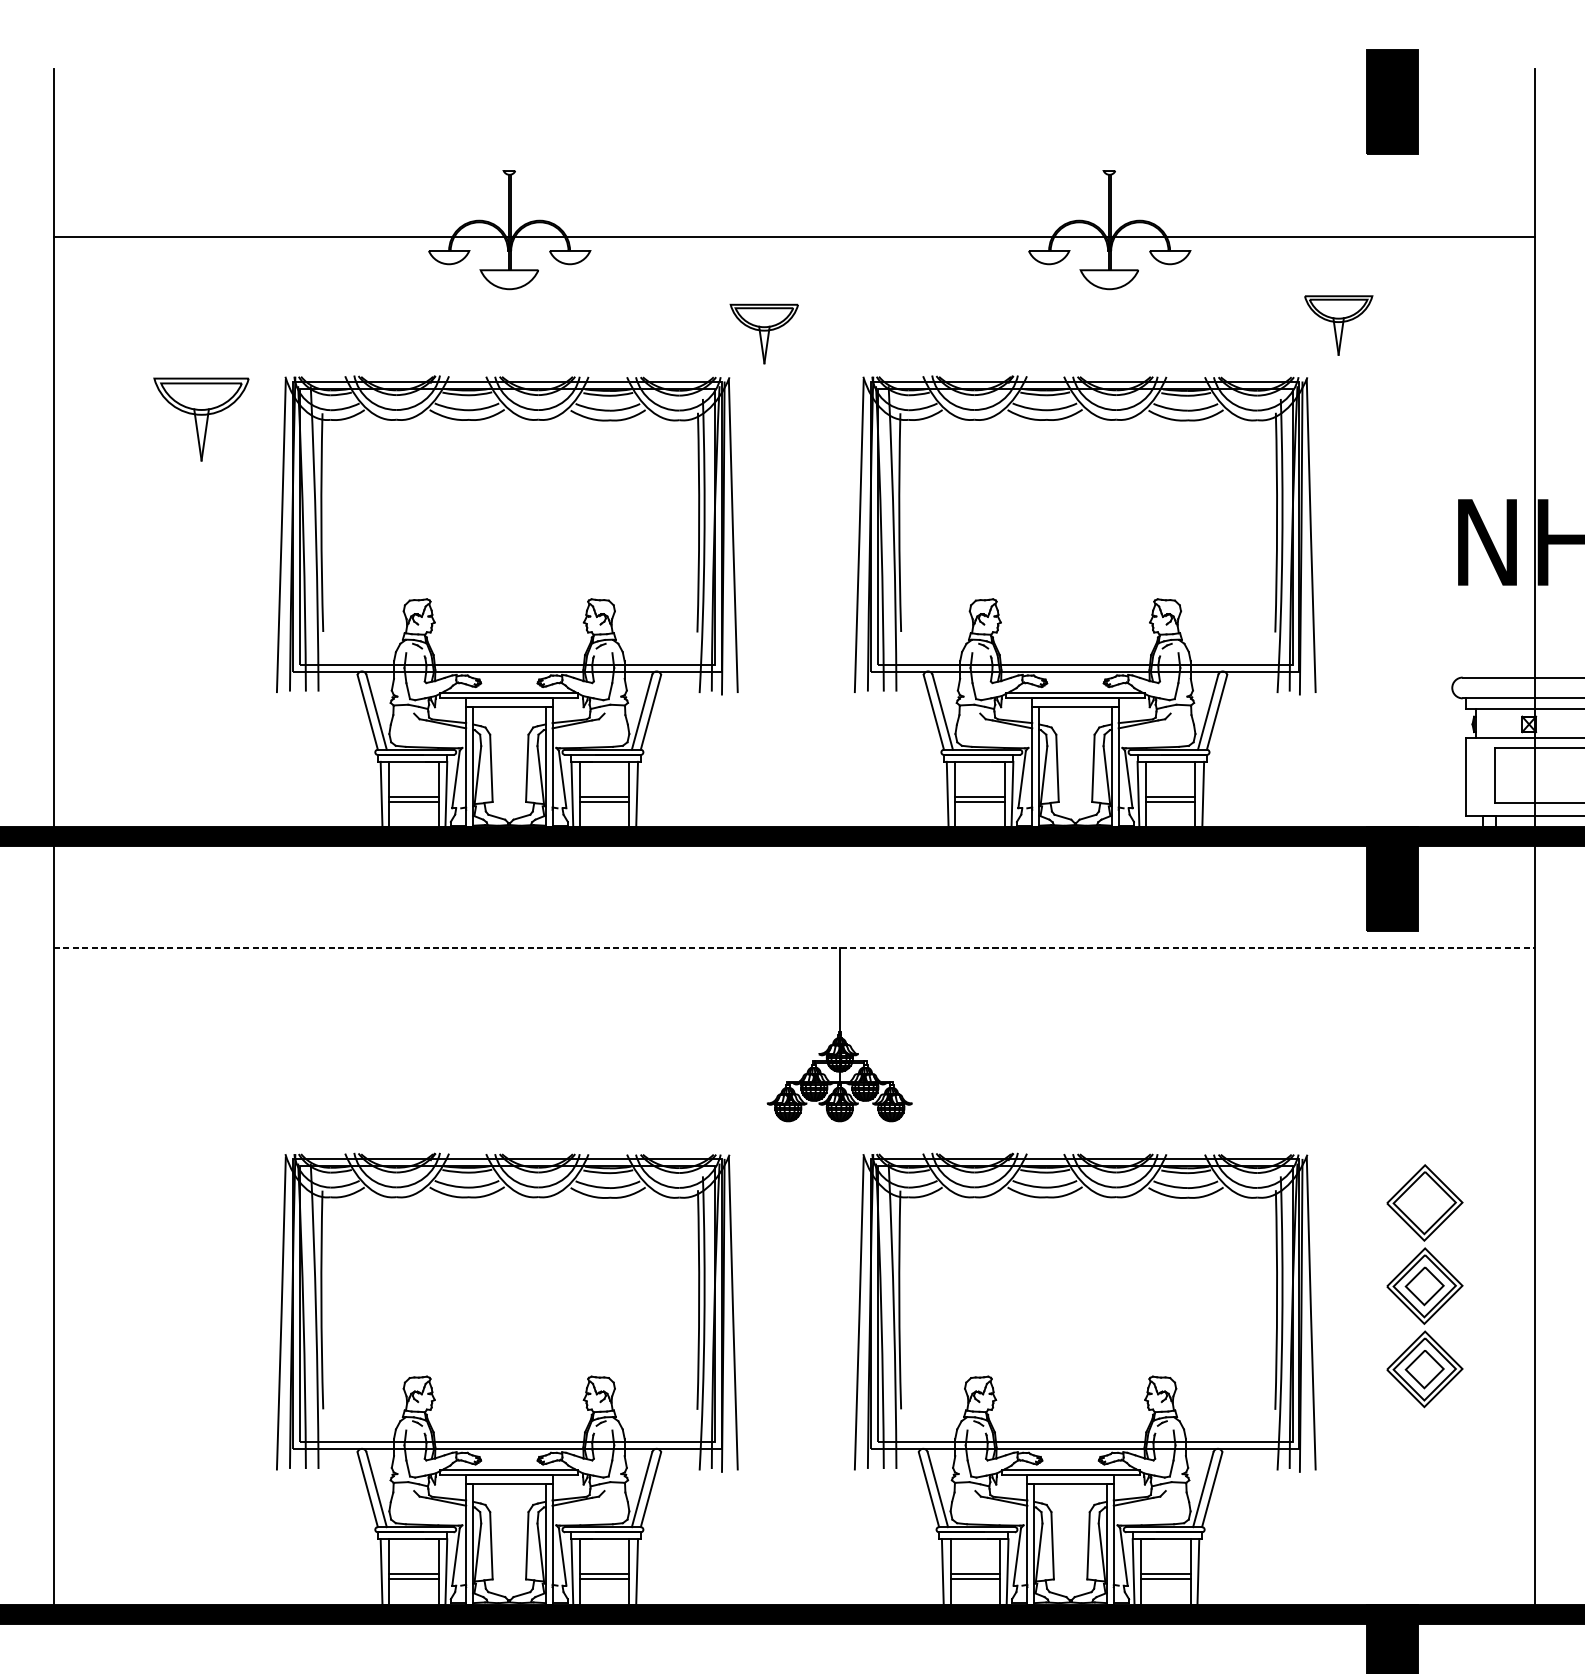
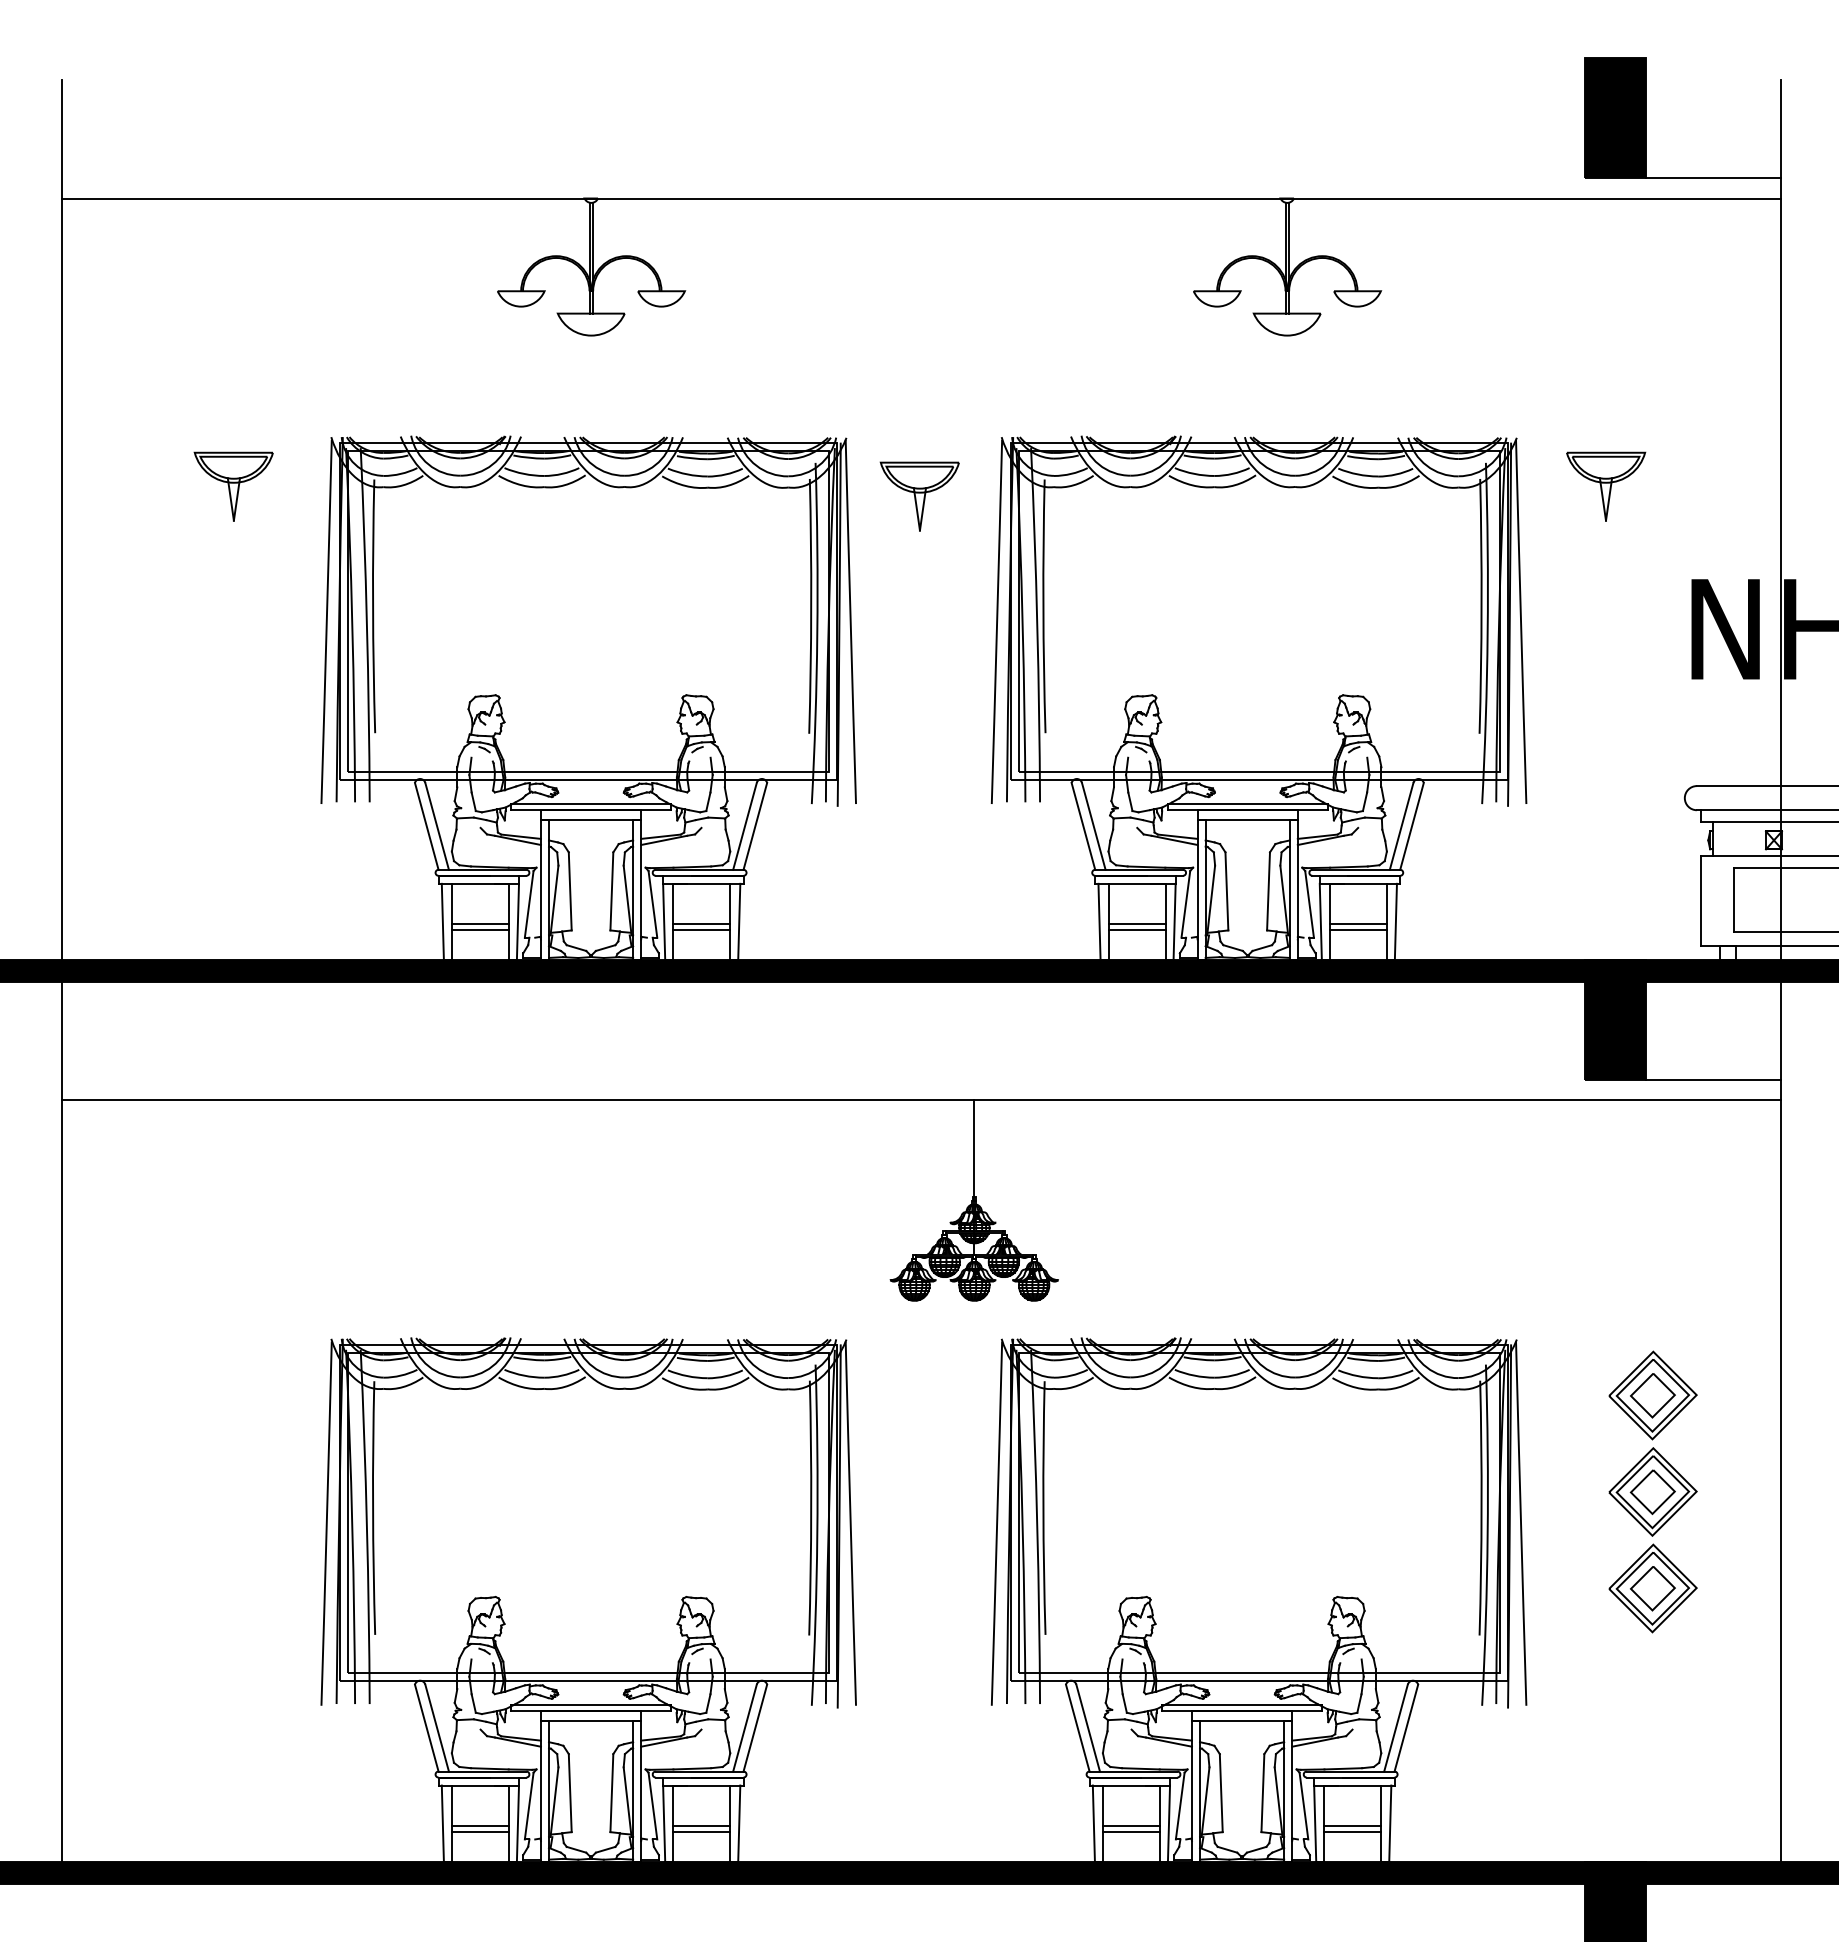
line: (1476, 153) -> (1712, 178), added
line: (794, 236) -> (921, 198), moved
part: (1339, 325) -> (1606, 486), moved
part: (764, 333) -> (919, 496), moved
part: (201, 419) -> (233, 486), size x0.71
line: (1476, 931) -> (1712, 1080), added
line: (795, 948) -> (922, 1100), dashed -> solid
part: (1424, 1202) -> (1652, 1395), added

